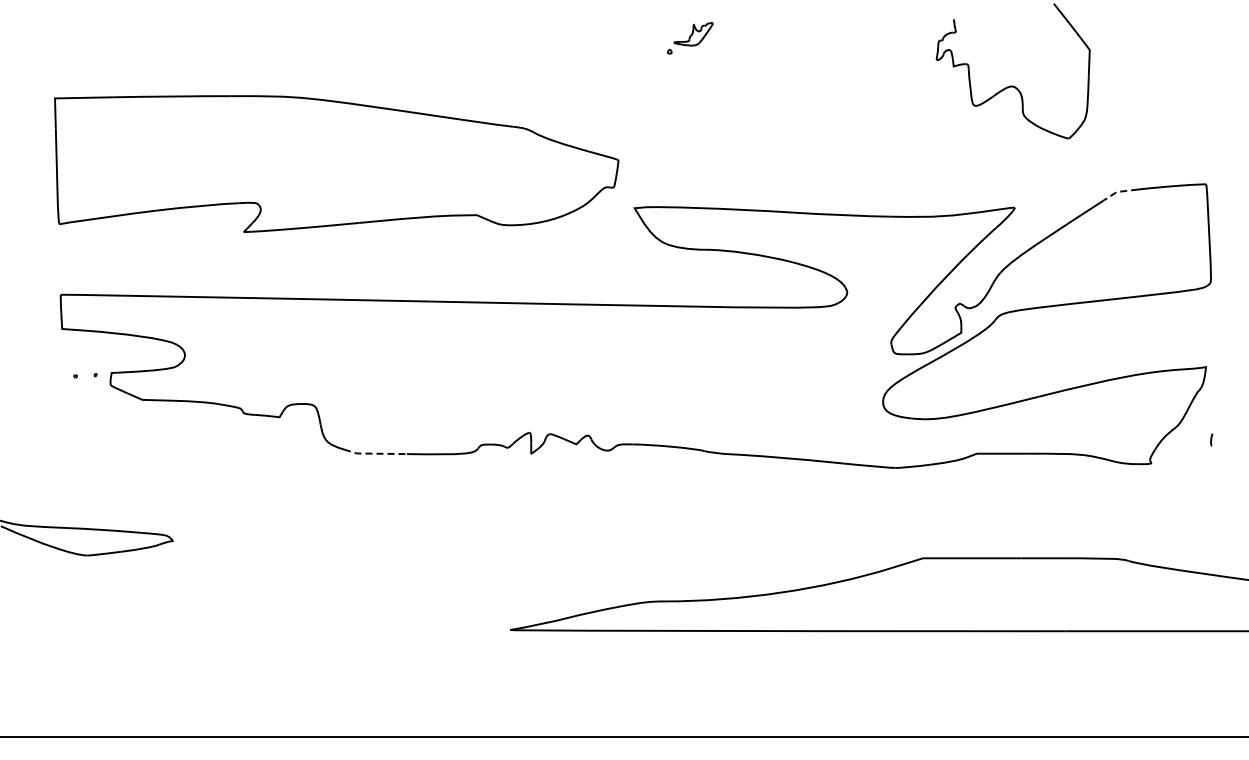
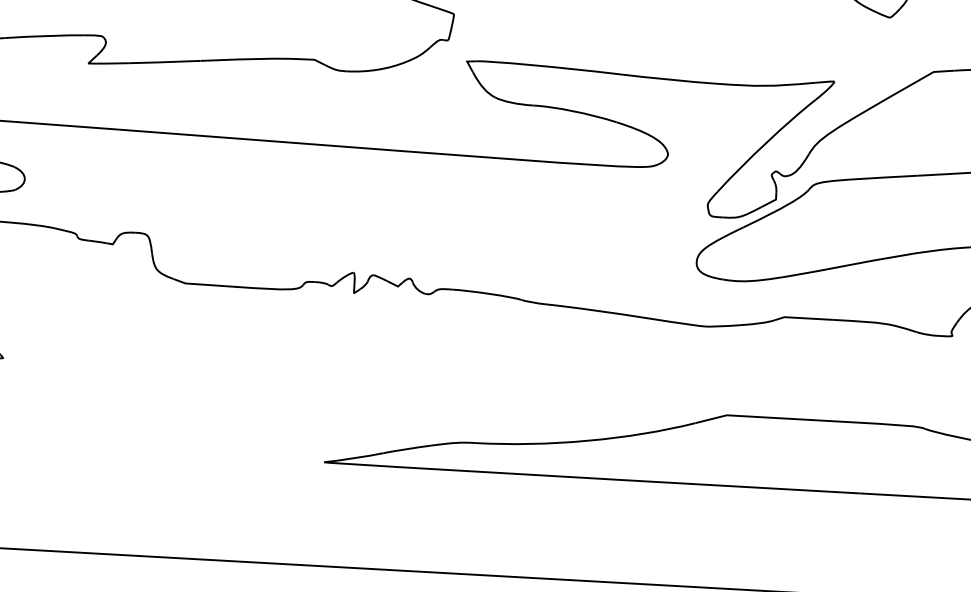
line: (1118, 191) -> (935, 71), dashed -> solid
line: (374, 453) -> (202, 284), dashed -> solid

